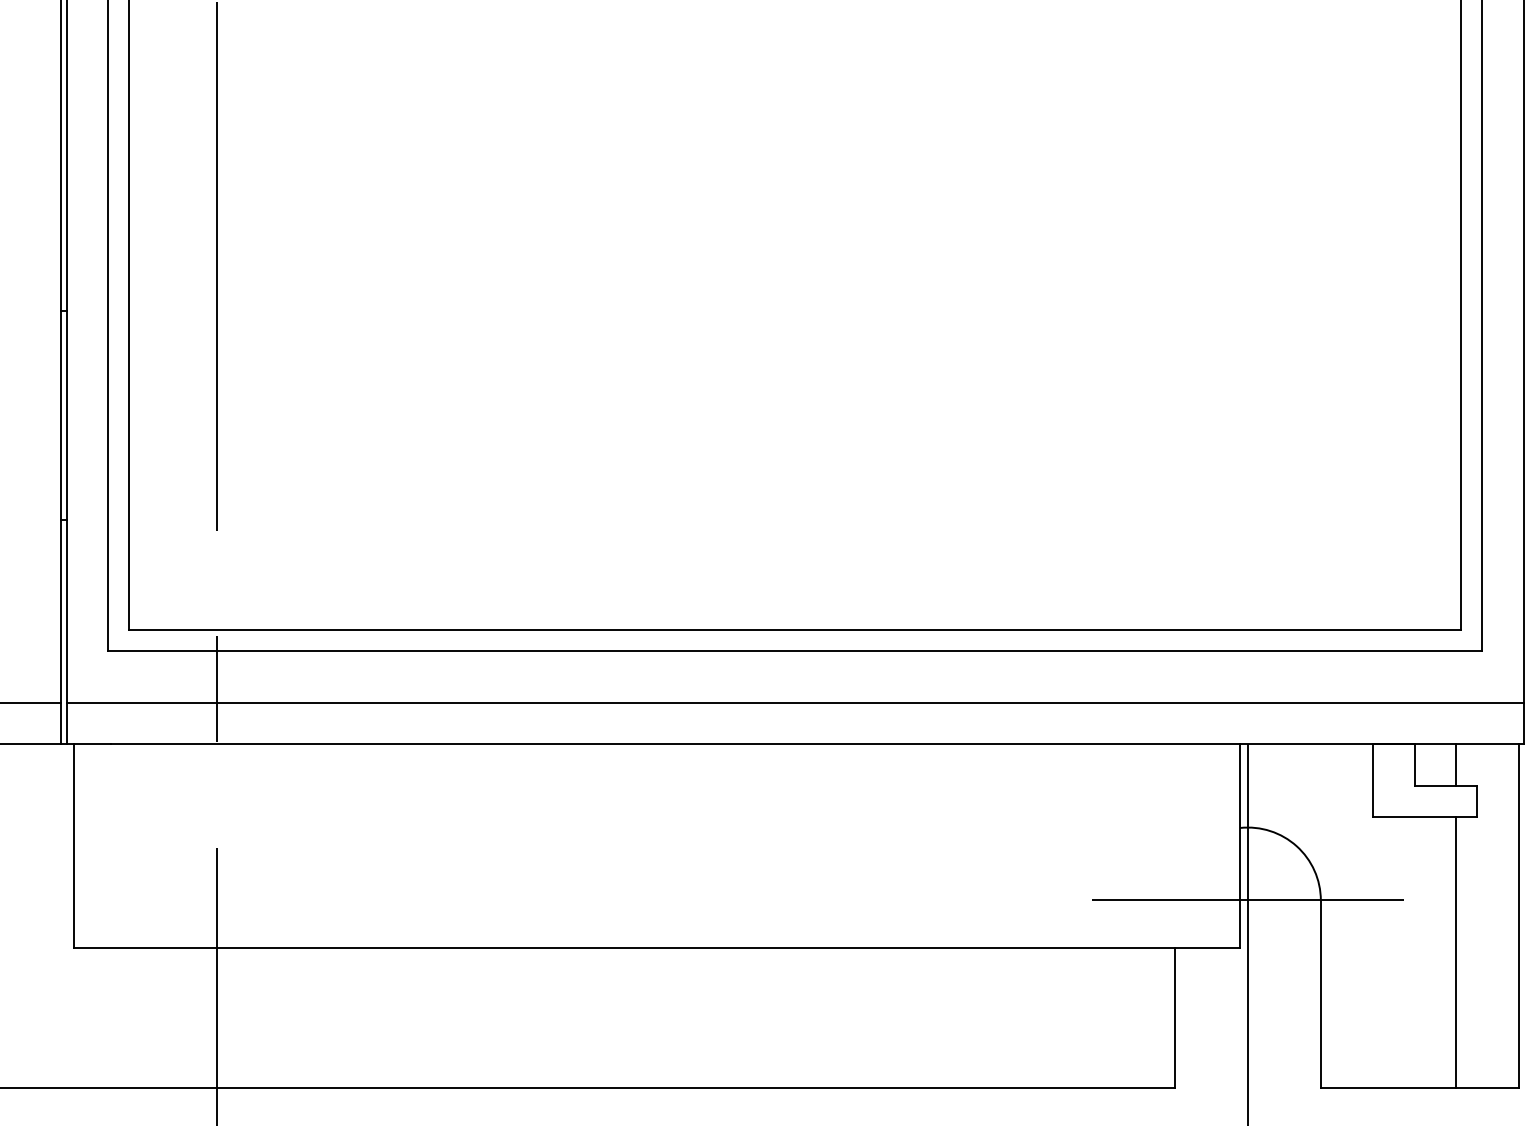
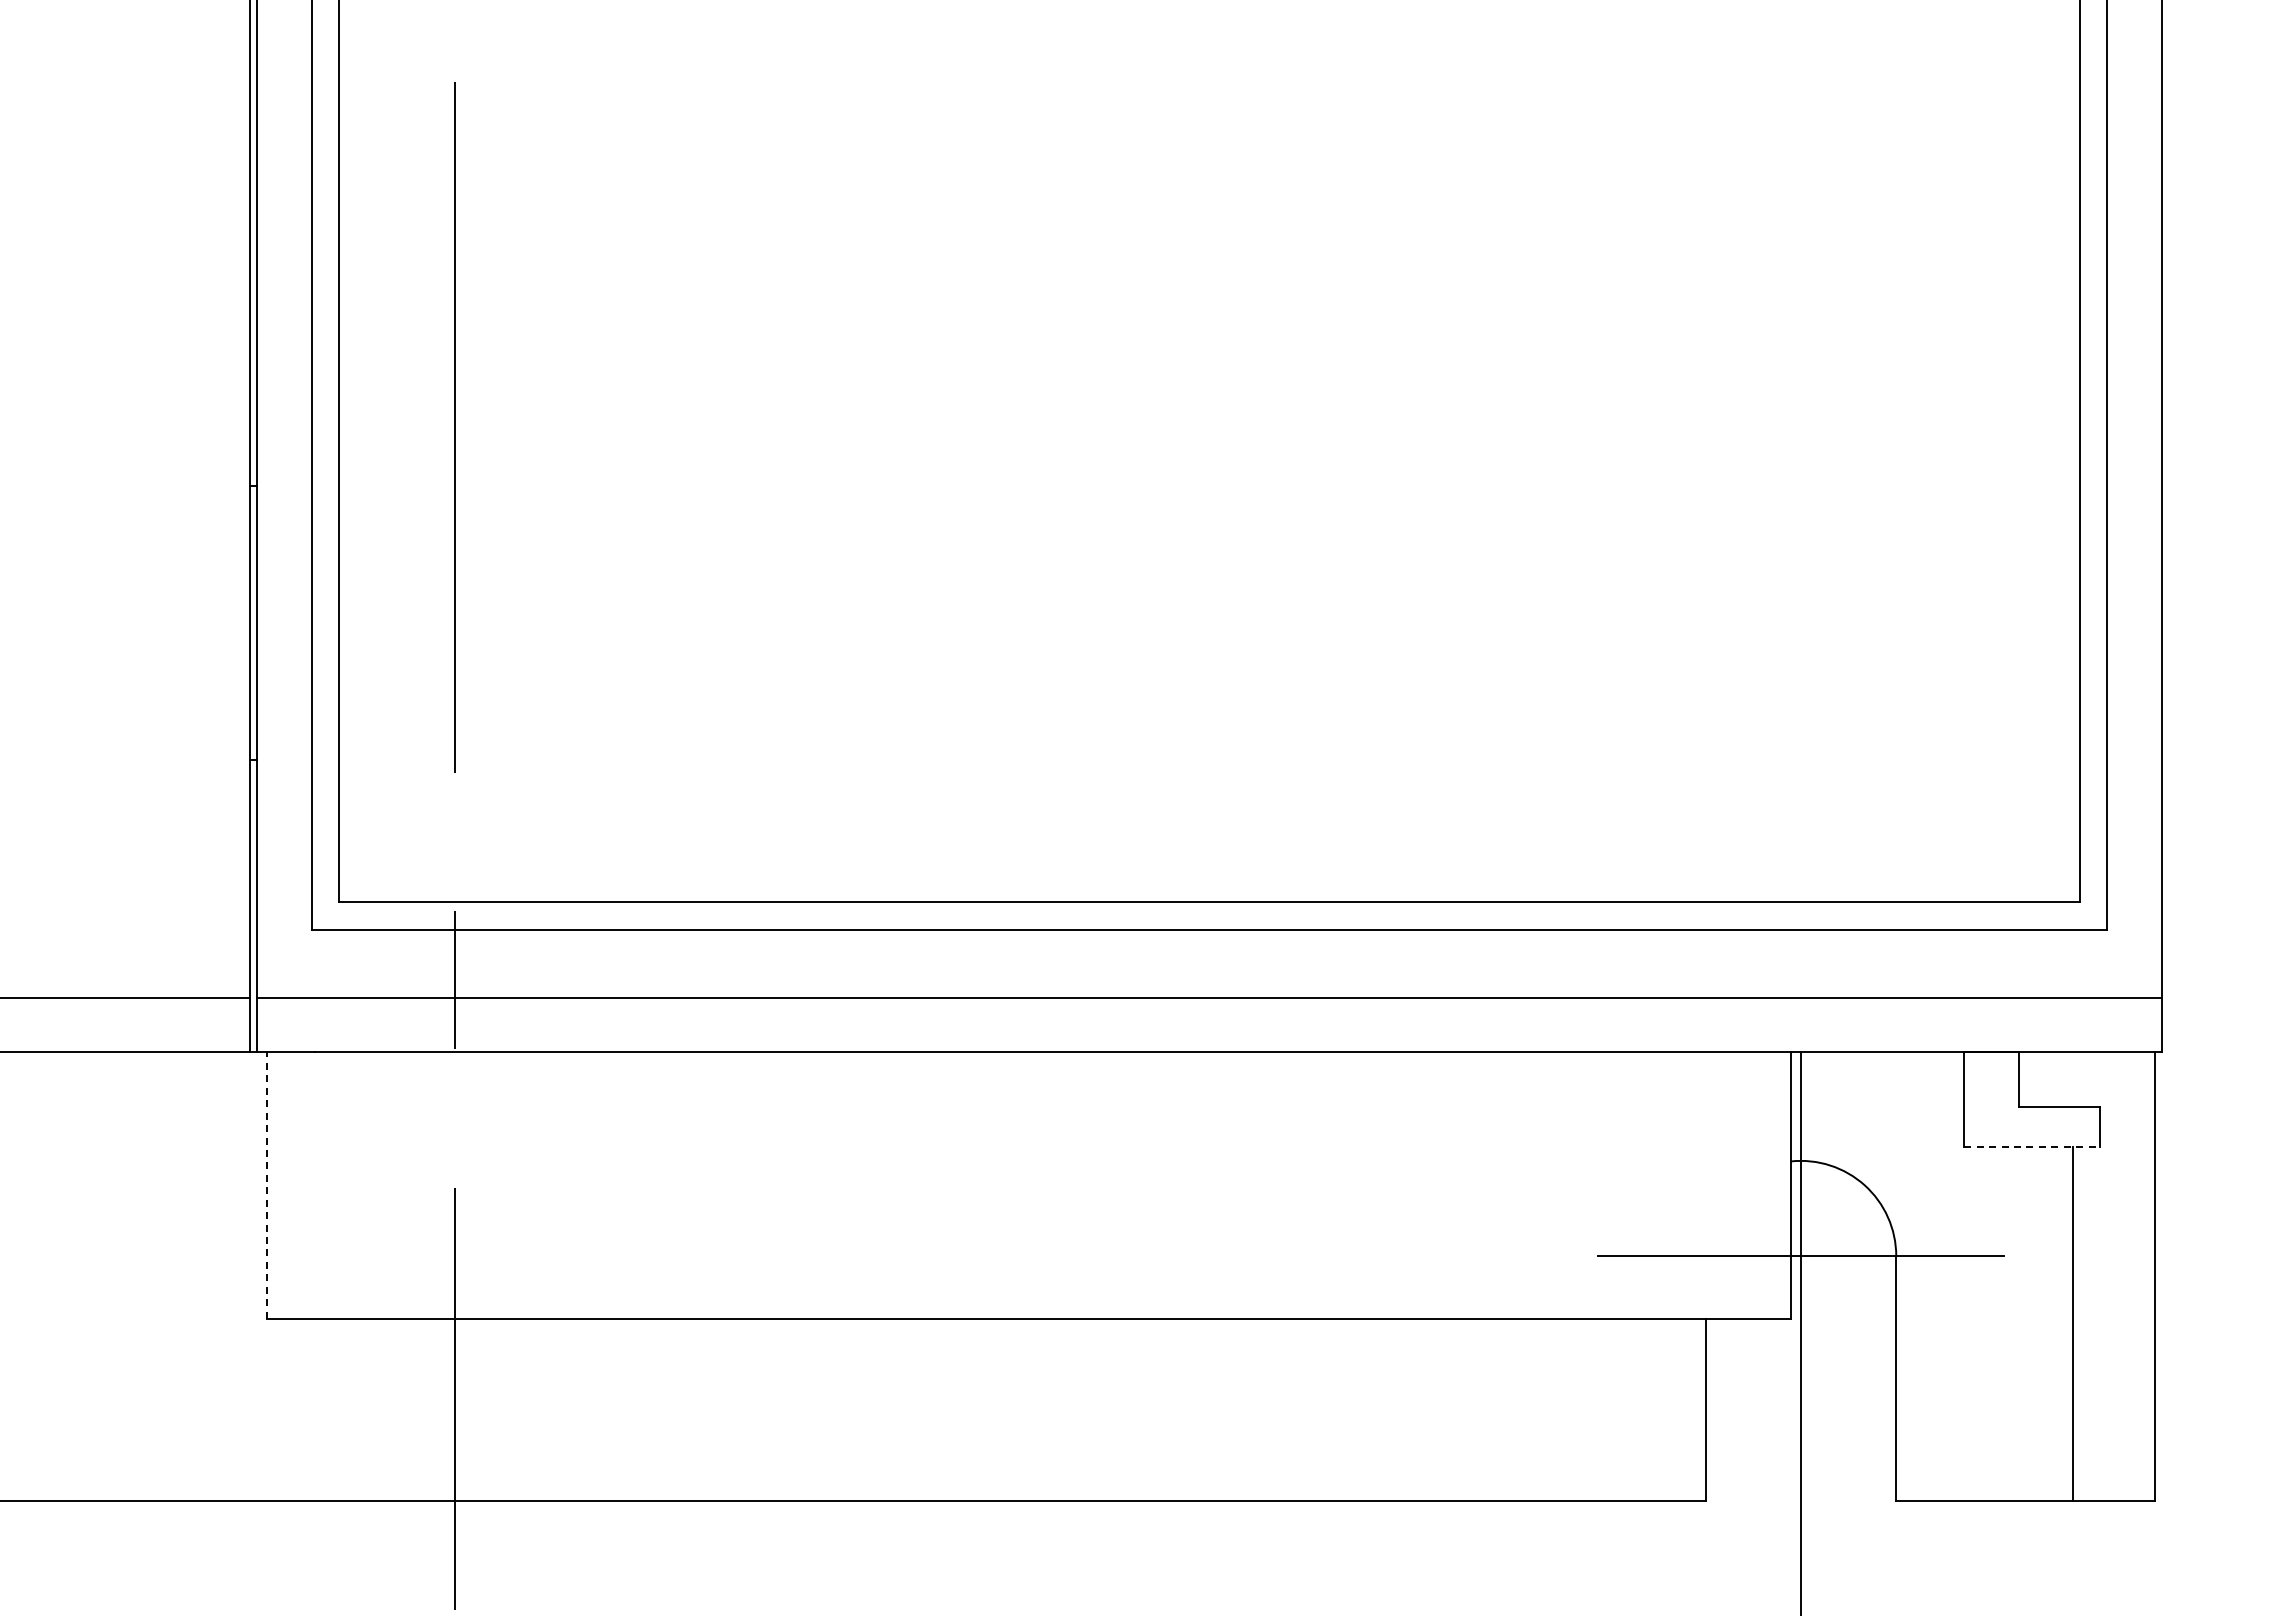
line: (1456, 765) -> (2073, 1079), removed
line: (1425, 817) -> (2032, 1147), solid -> dashed
line: (74, 845) -> (267, 1184), solid -> dashed

